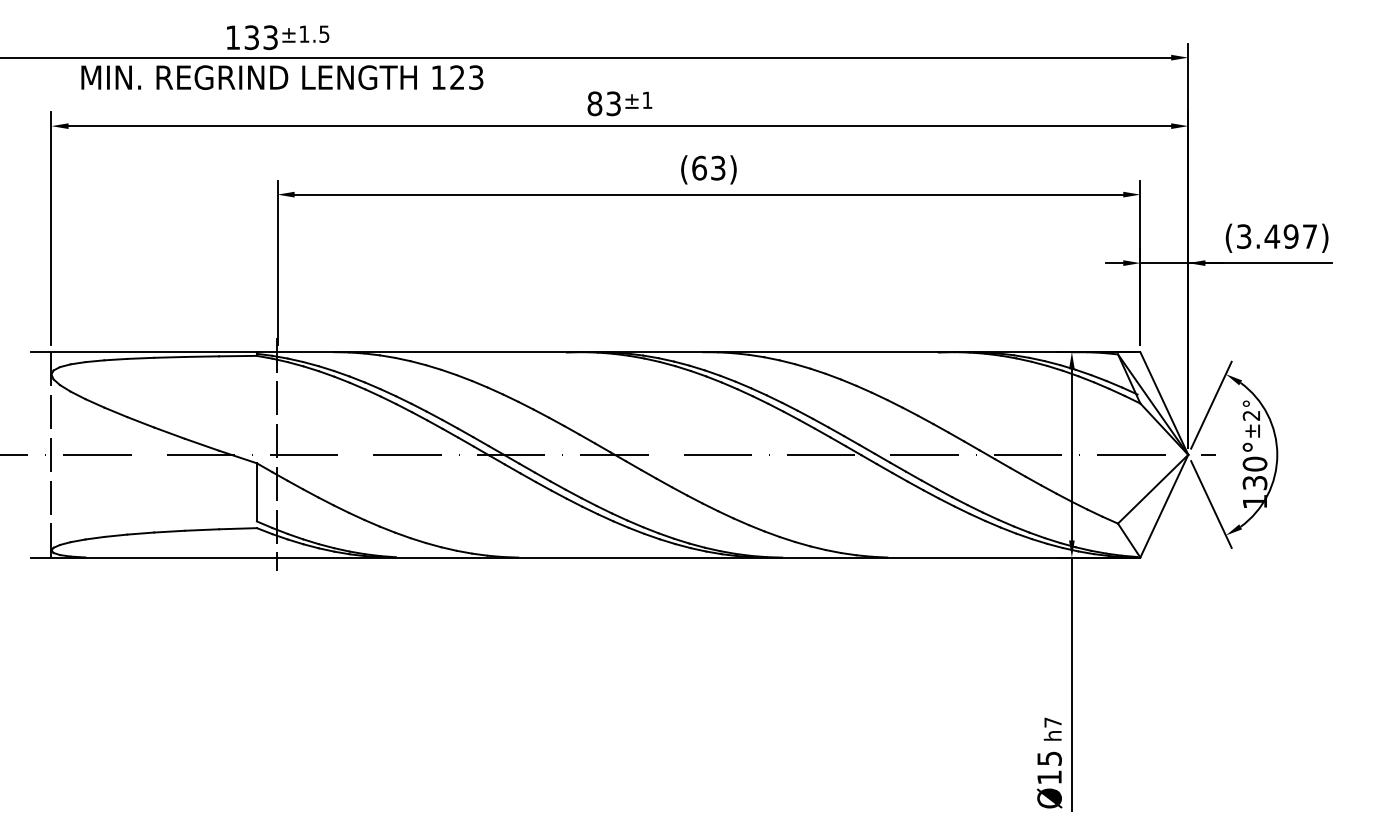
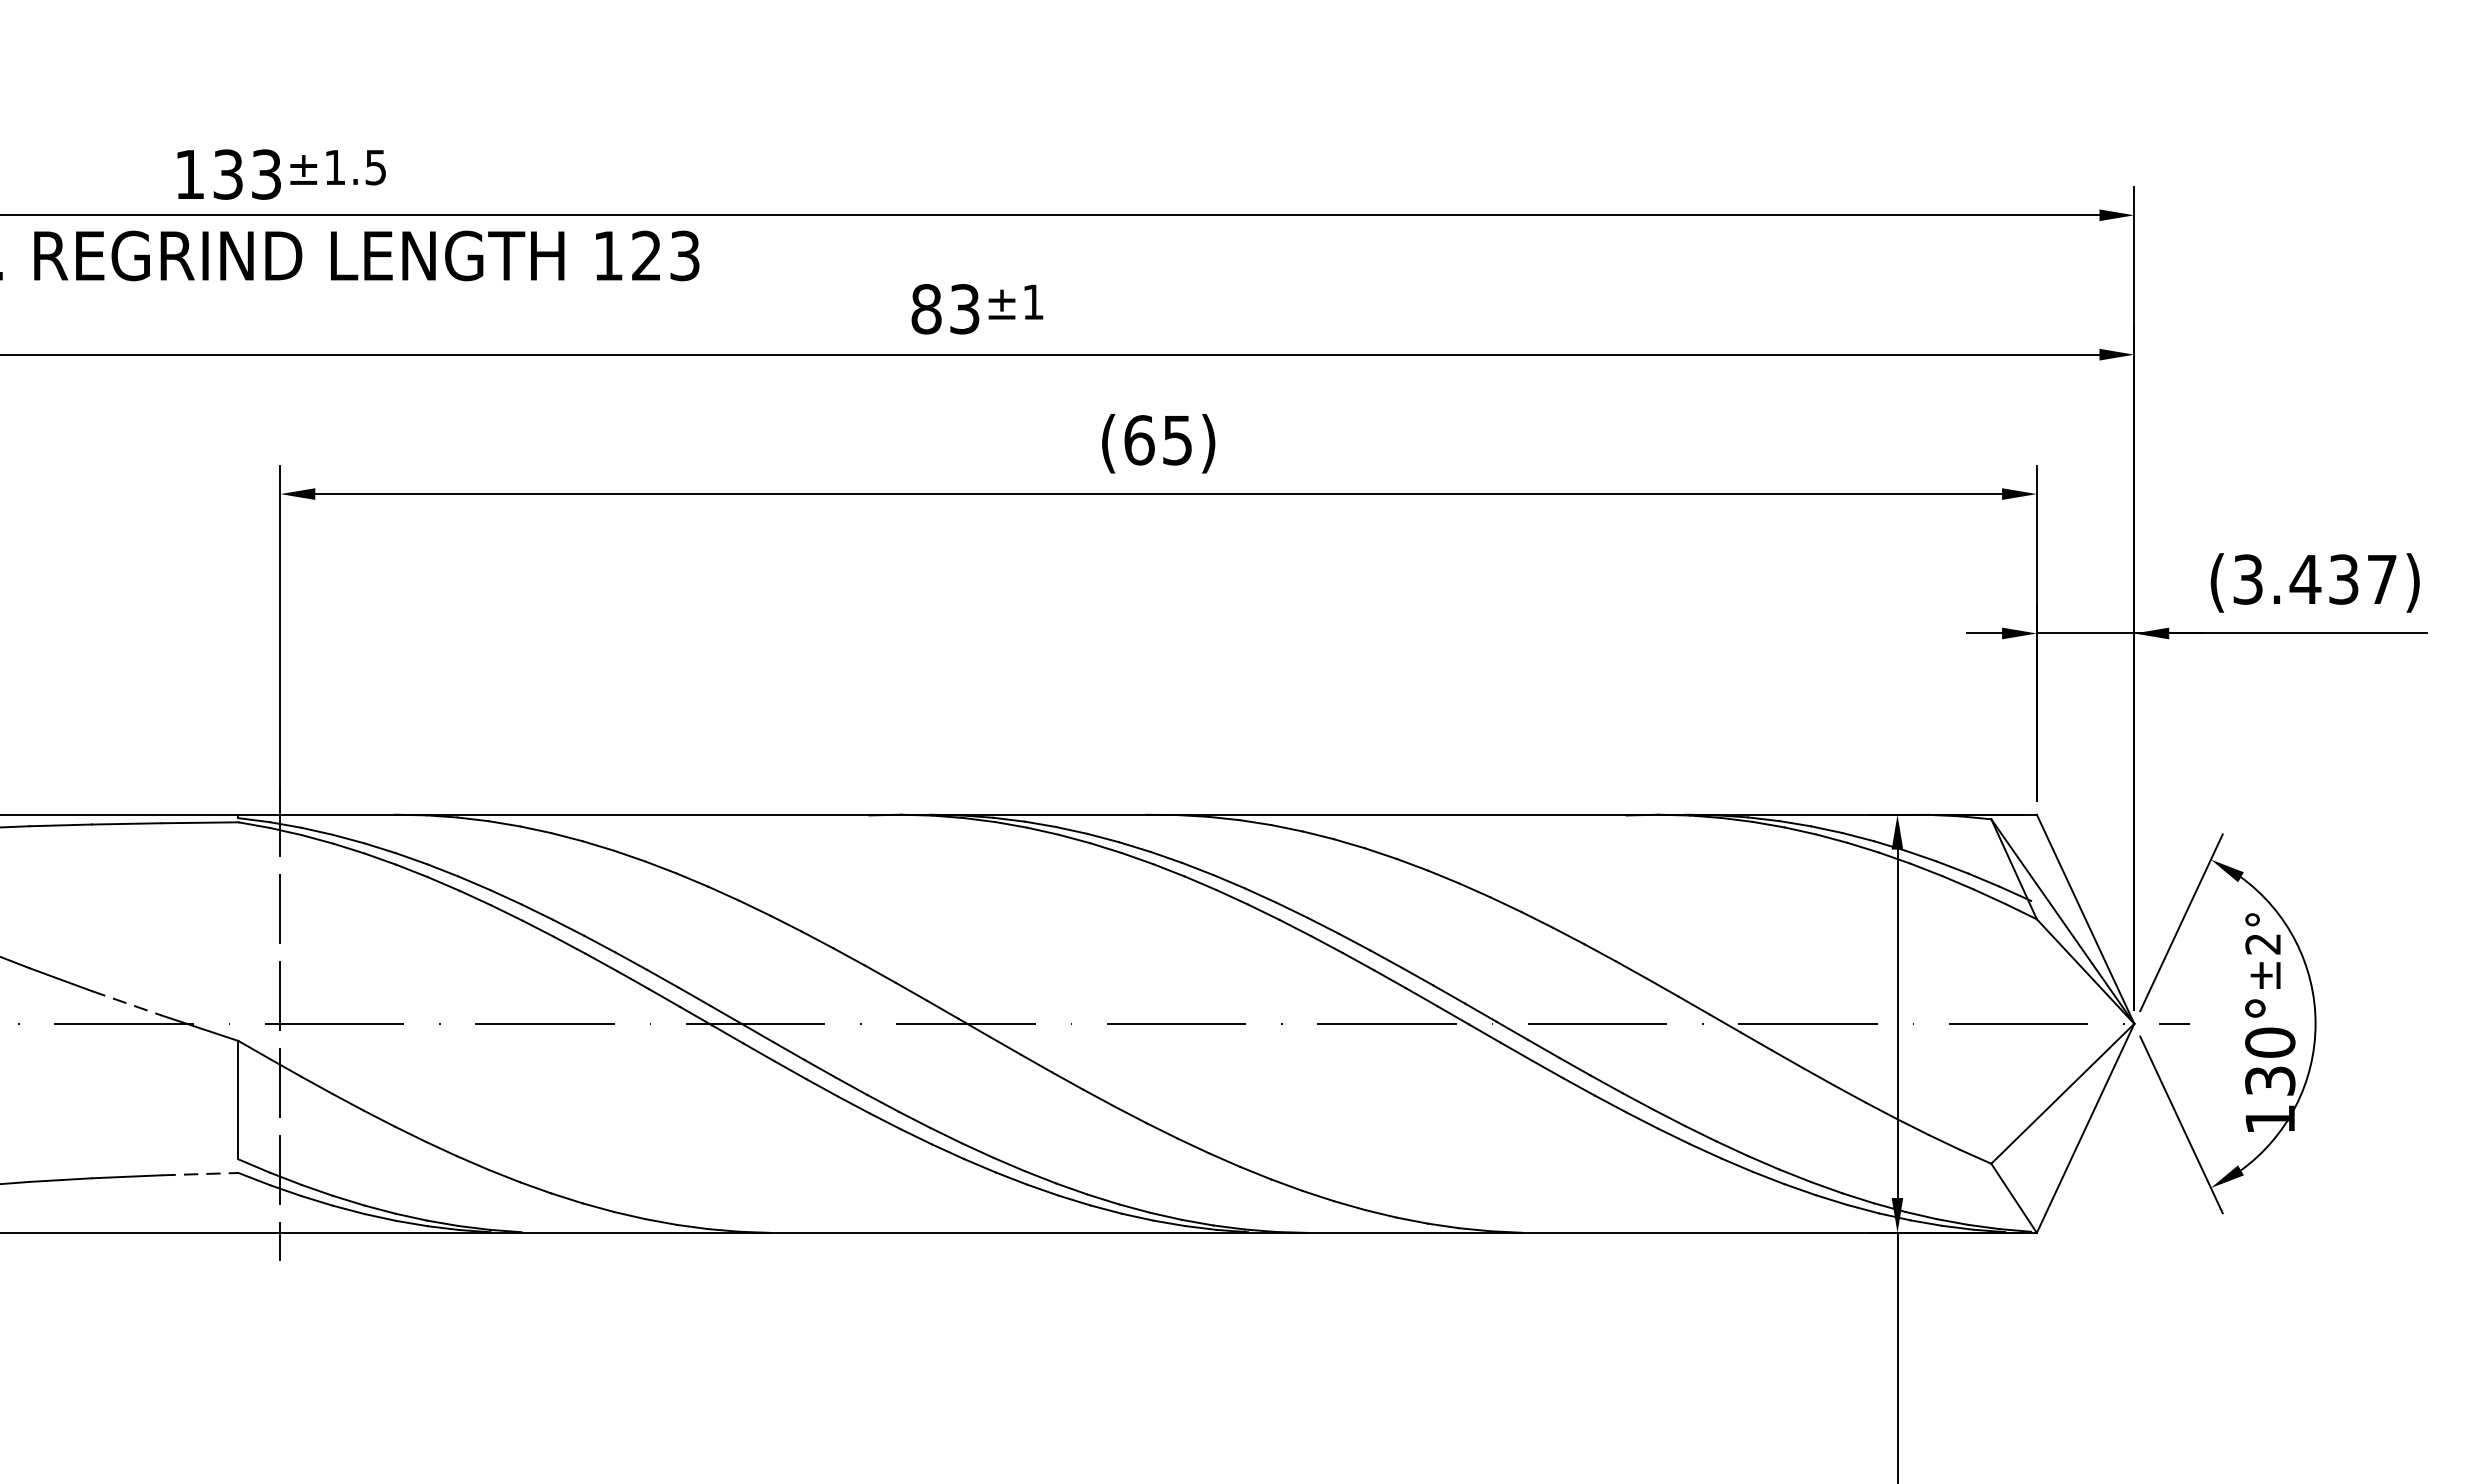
text: (718, 167) -> (1178, 438), (63) -> (65)
text: (1290, 236) -> (2342, 579), (3.497) -> (3.437)
line: (202, 444) -> (127, 1002), solid -> dashed
line: (238, 528) -> (201, 1173), solid -> dashed

